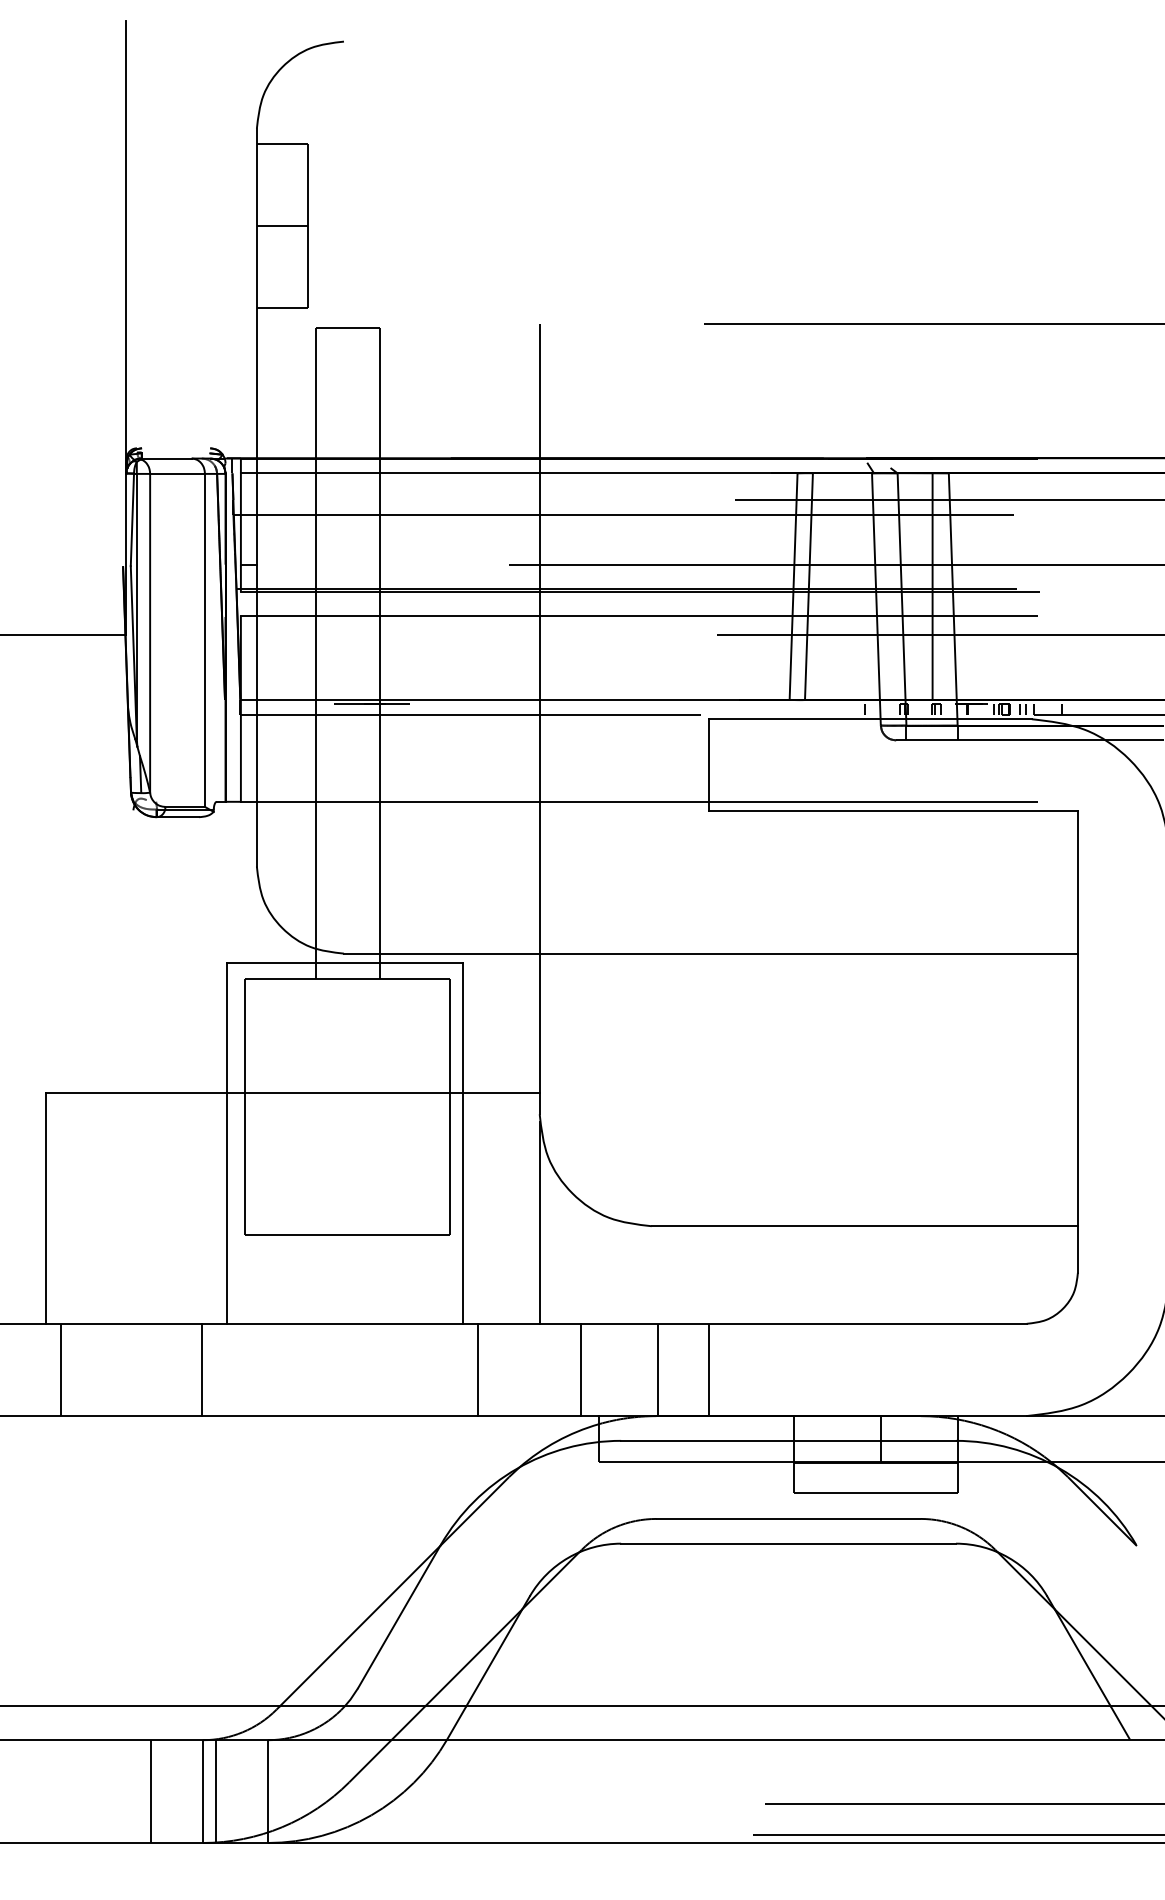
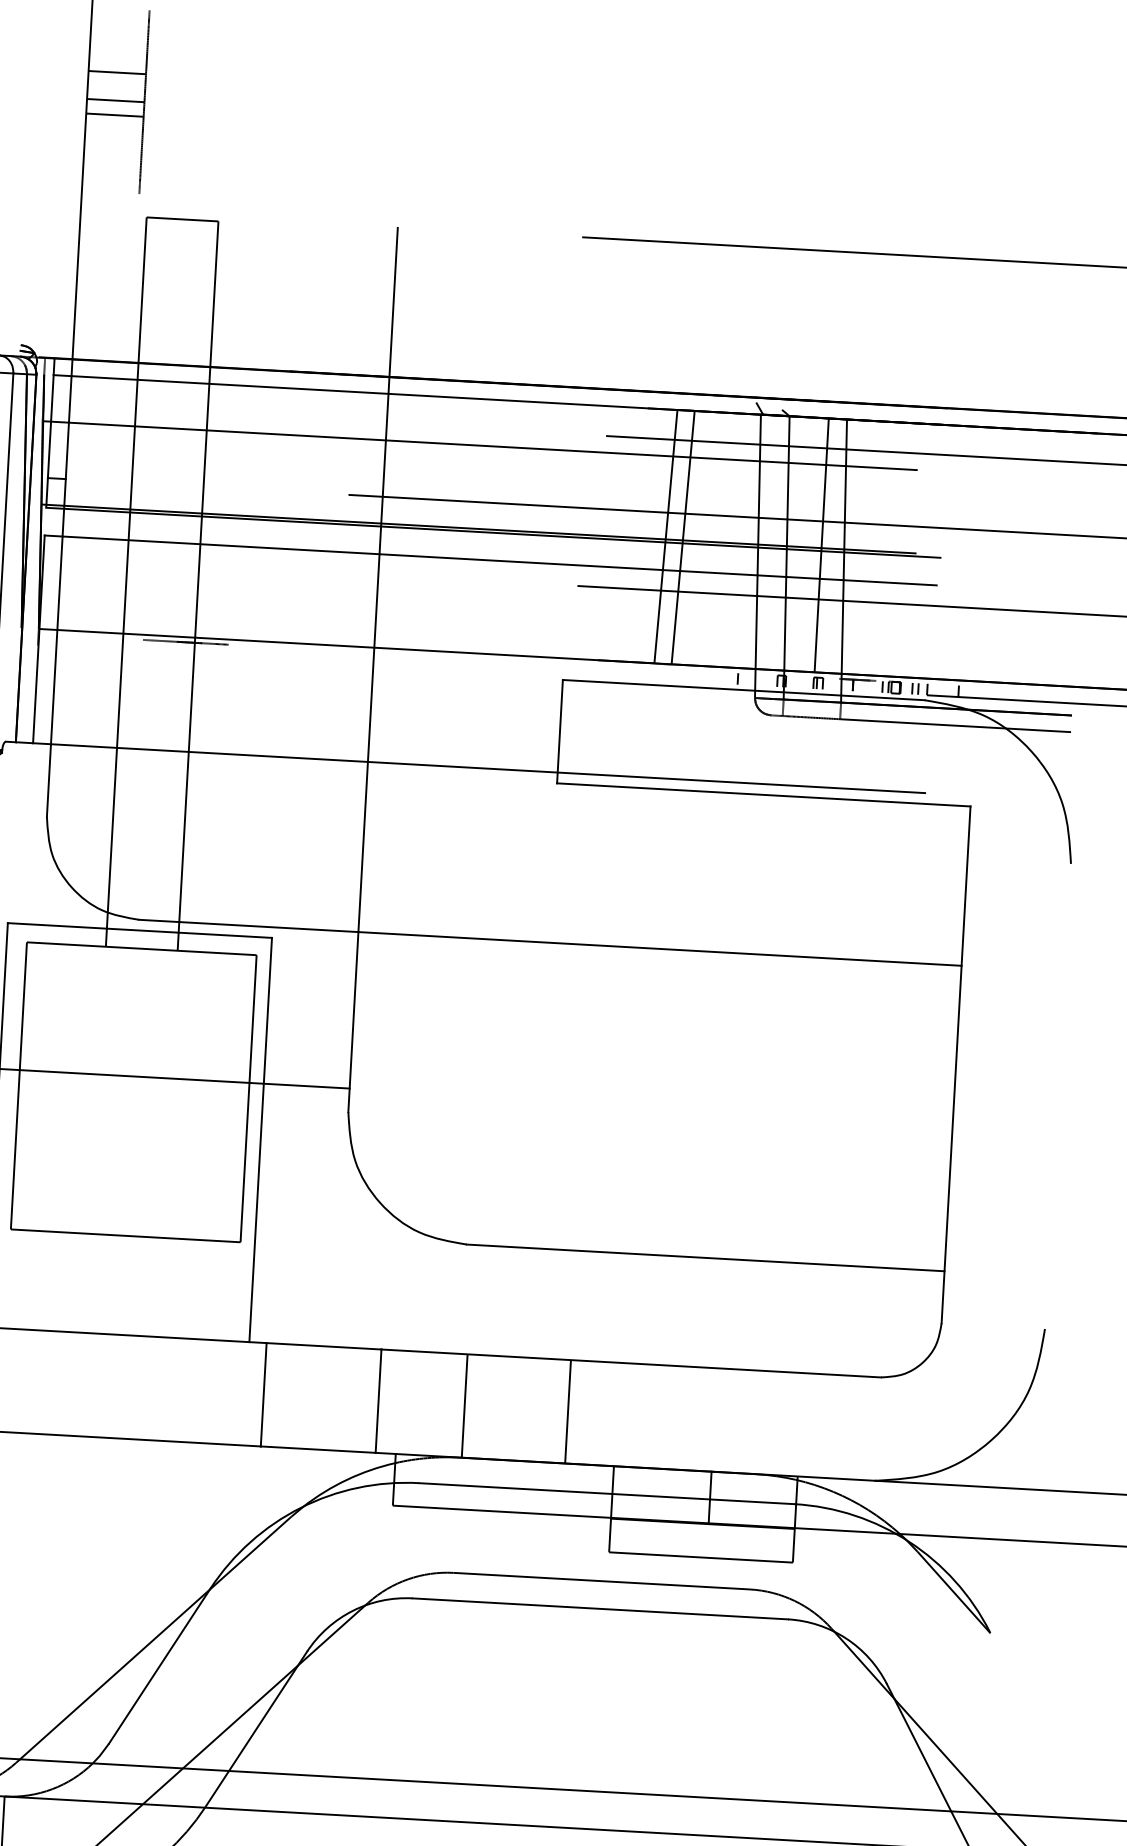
line: (282, 144) -> (117, 73), moved
line: (282, 308) -> (114, 115), moved
line: (470, 714) -> (295, 659), removed
line: (539, 1222) -> (341, 1233), removed
line: (709, 1369) -> (568, 1411), moved

